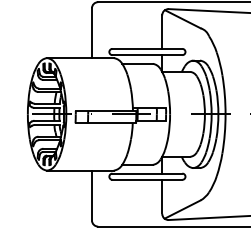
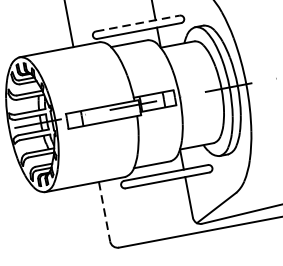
line: (147, 48) -> (137, 23), solid -> dashed
line: (91, 195) -> (104, 211), solid -> dashed

